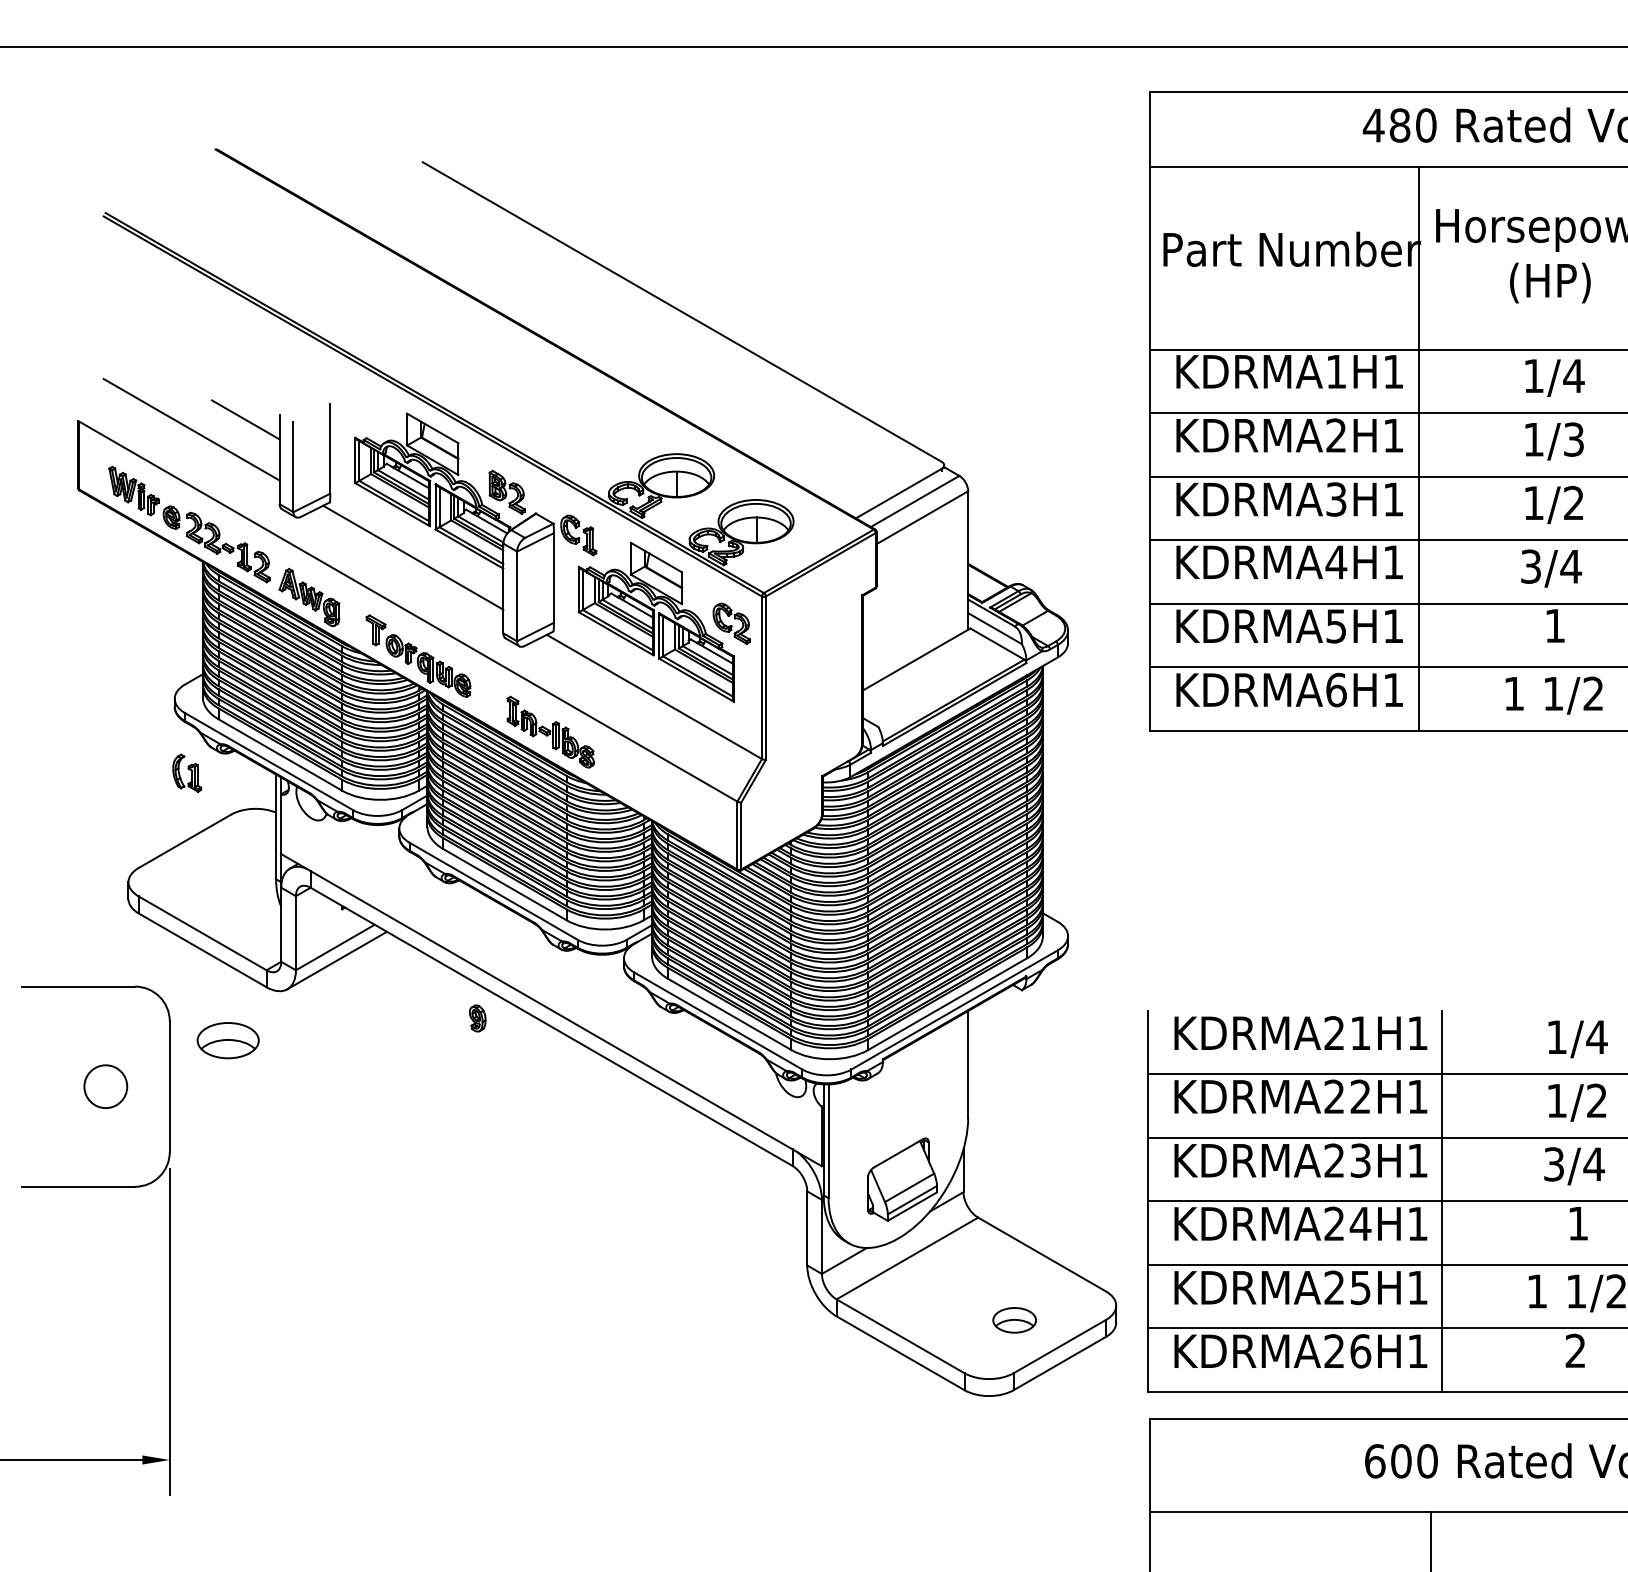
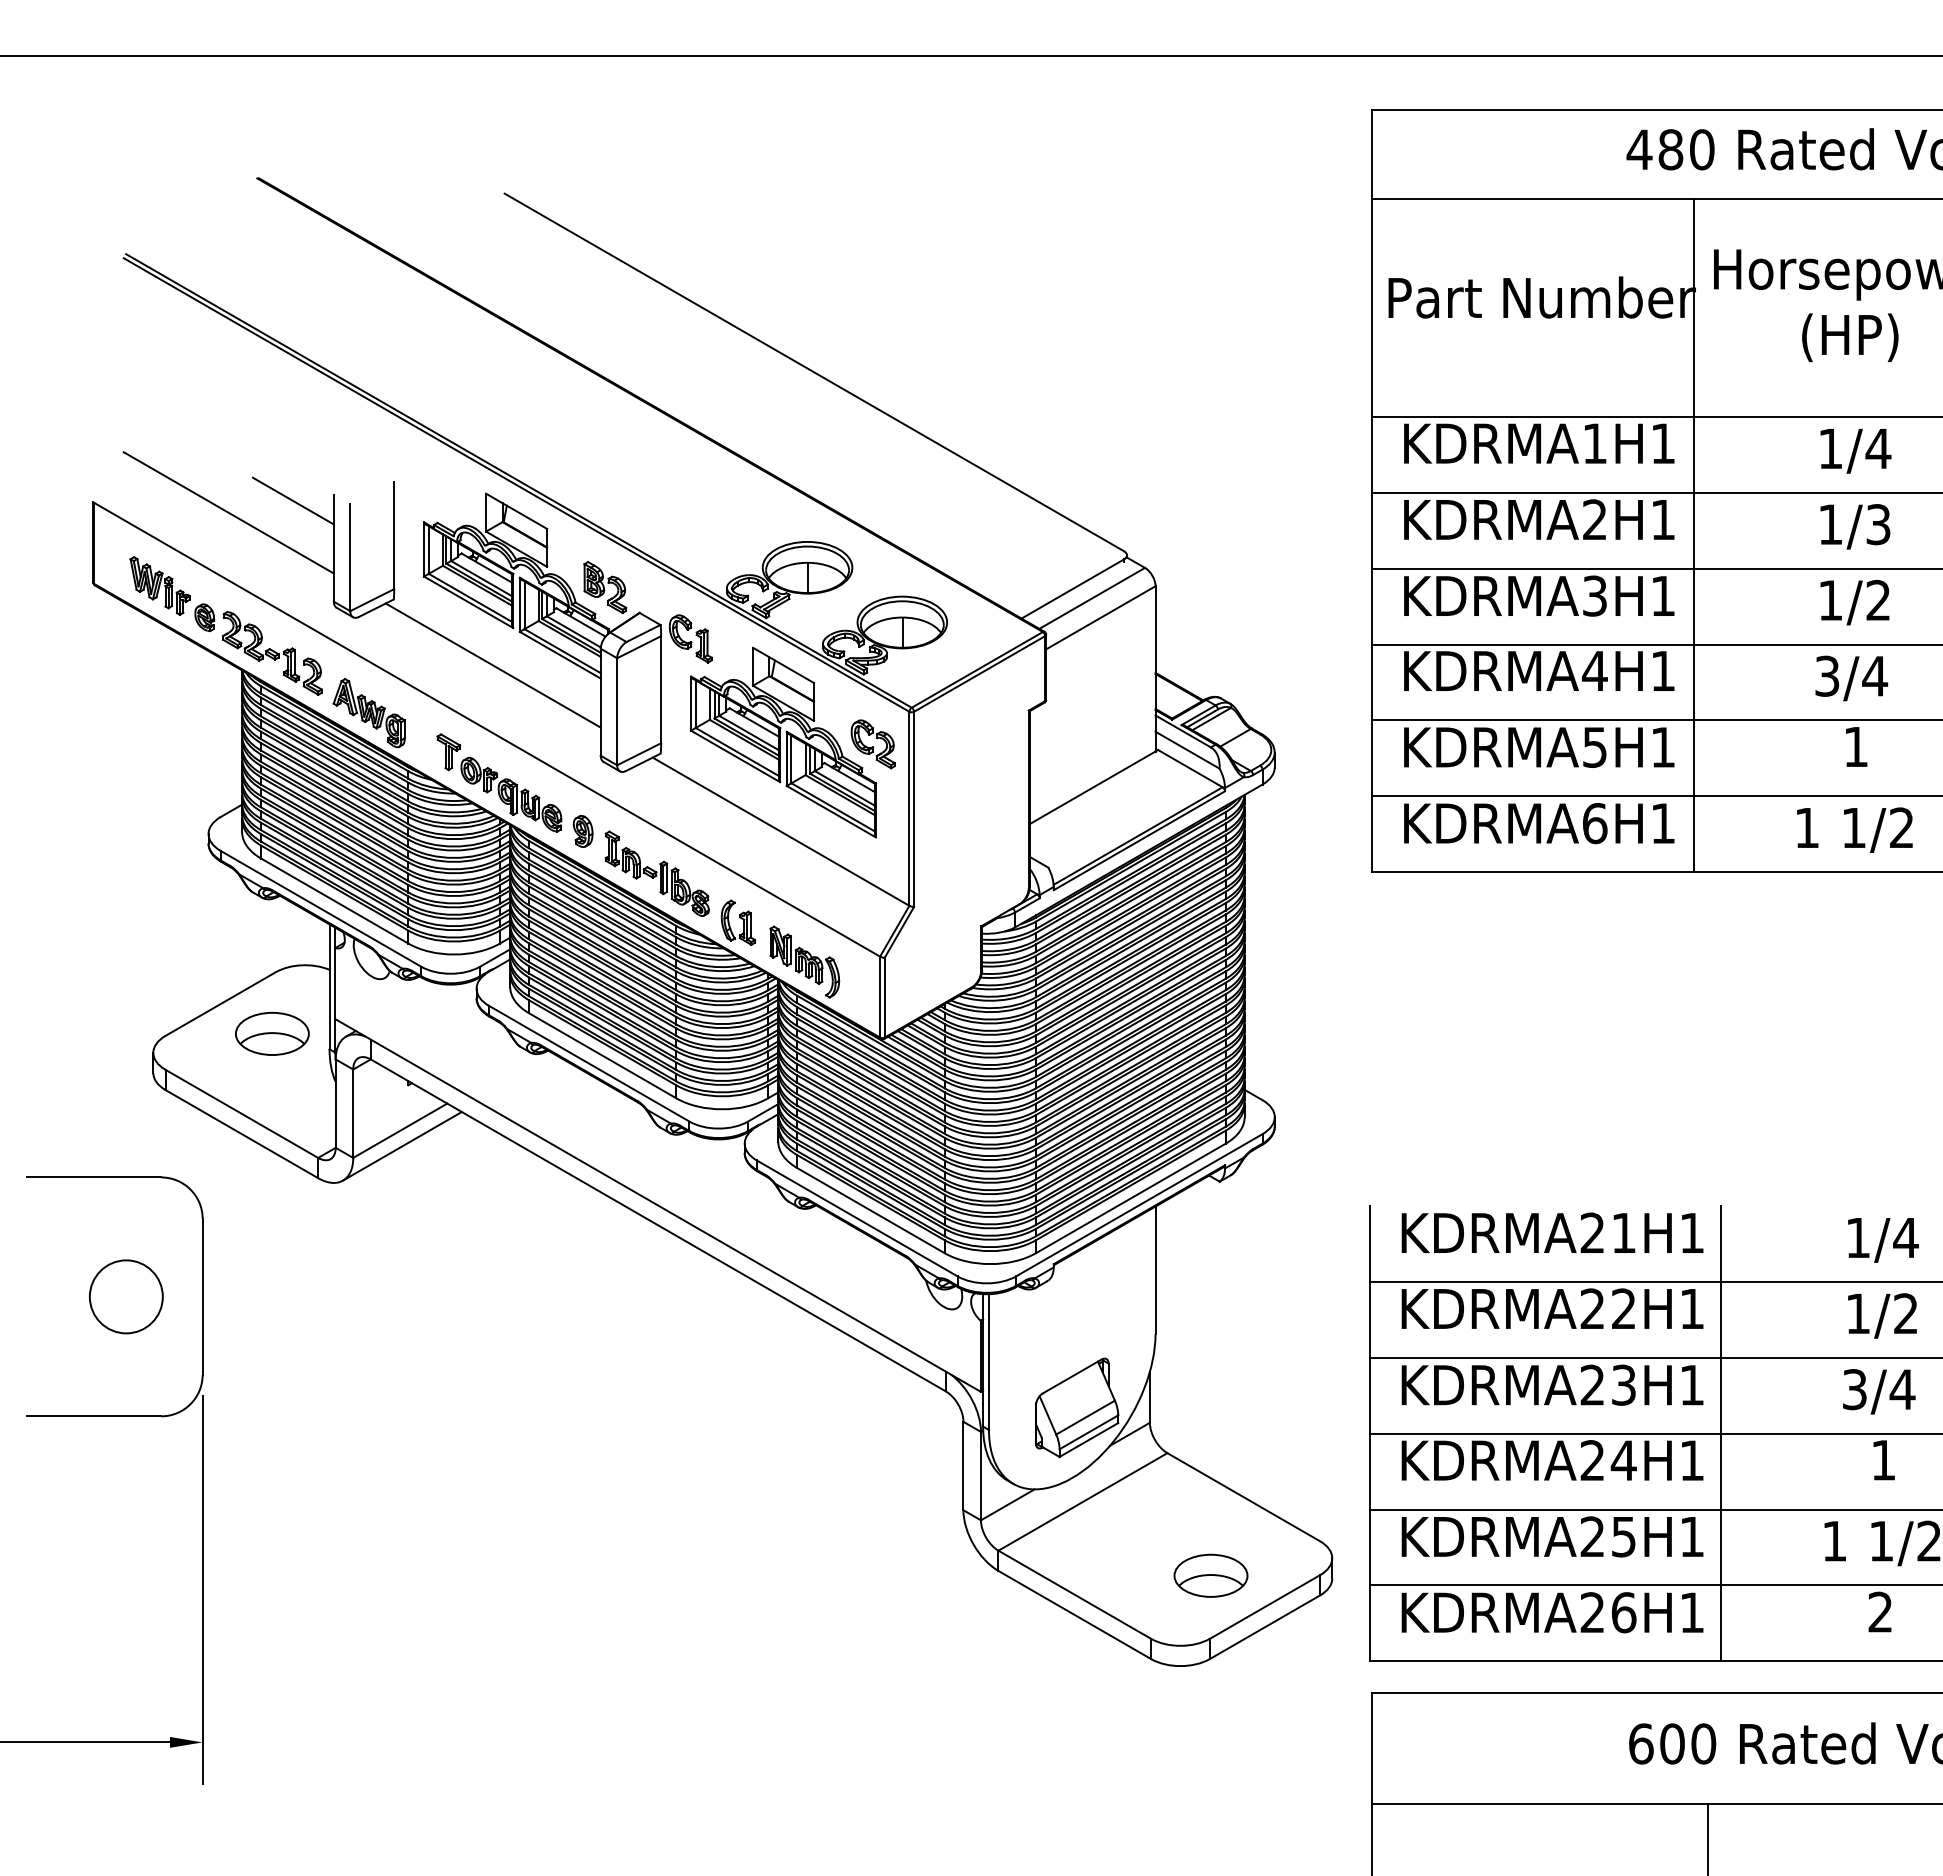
part: (187, 773) -> (738, 922), moved
part: (674, 805) -> (804, 961), added
part: (477, 1018) -> (582, 831), moved
part: (228, 1040) -> (272, 1033), moved
circle: (105, 1086) -> (125, 1296), size x1.43
part: (1014, 1320) -> (1210, 1575), size x1.43

